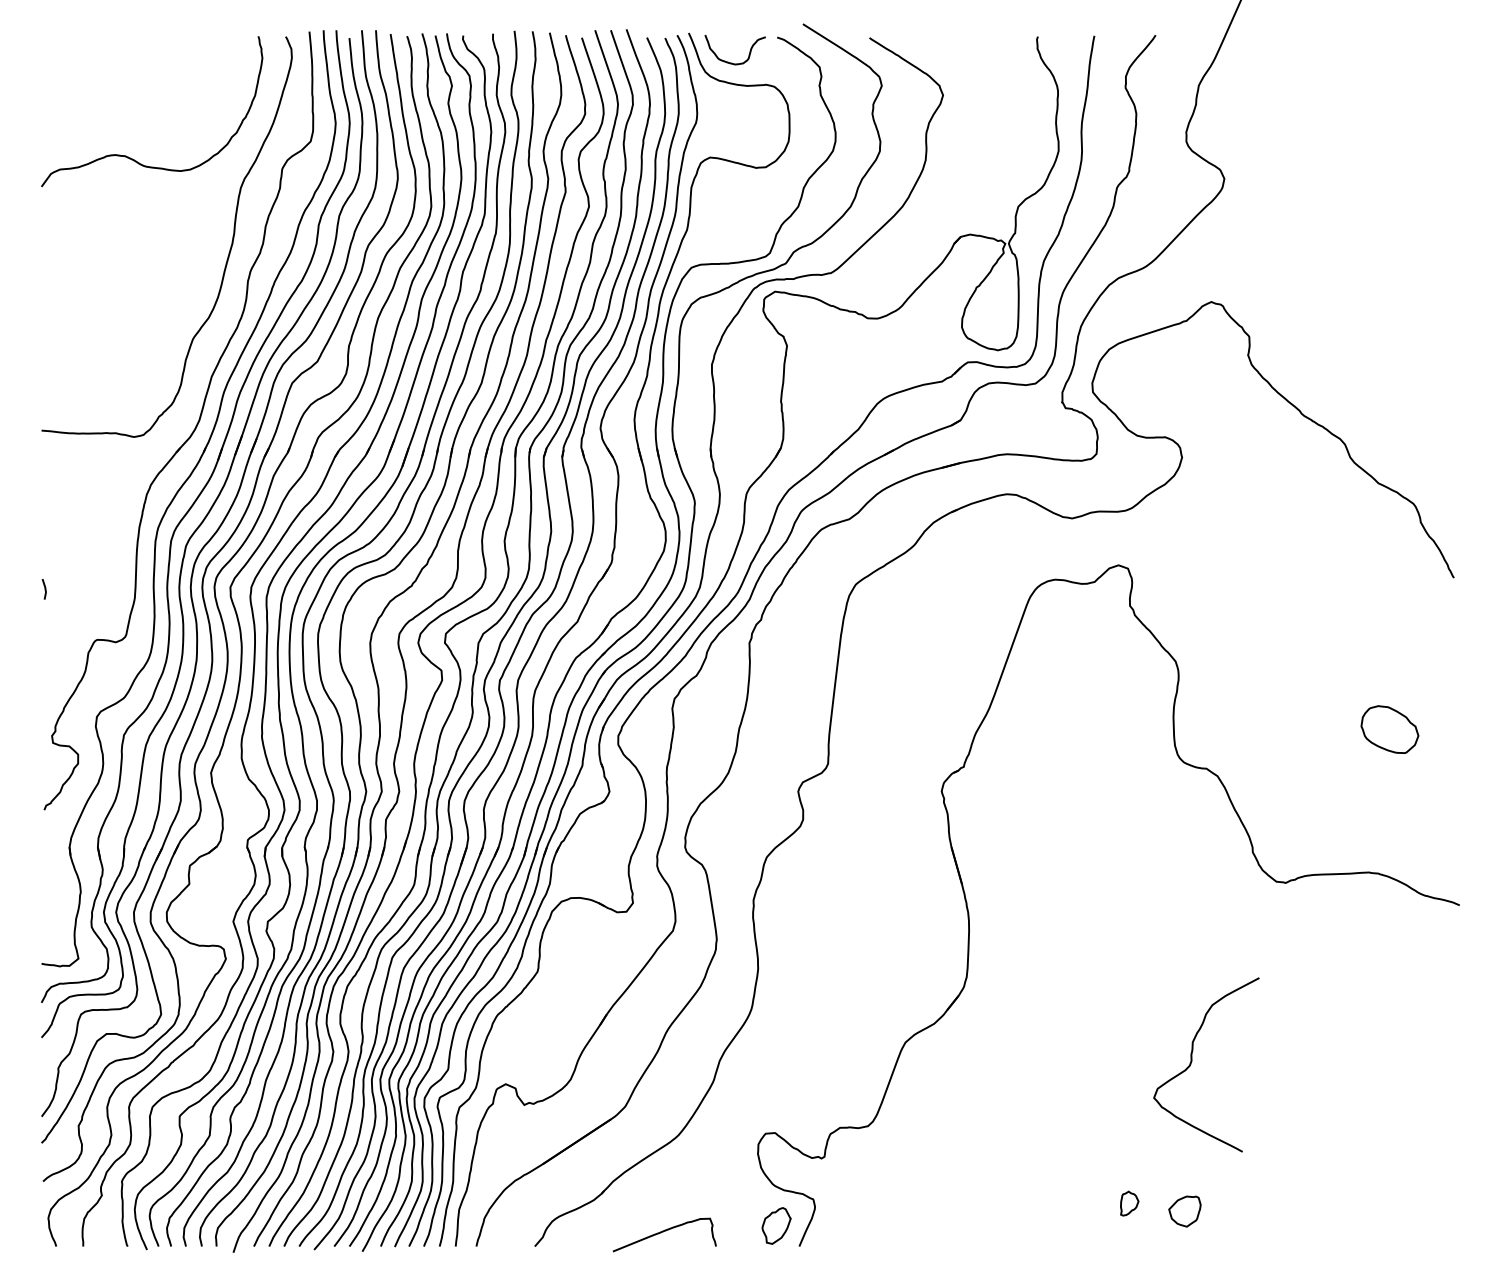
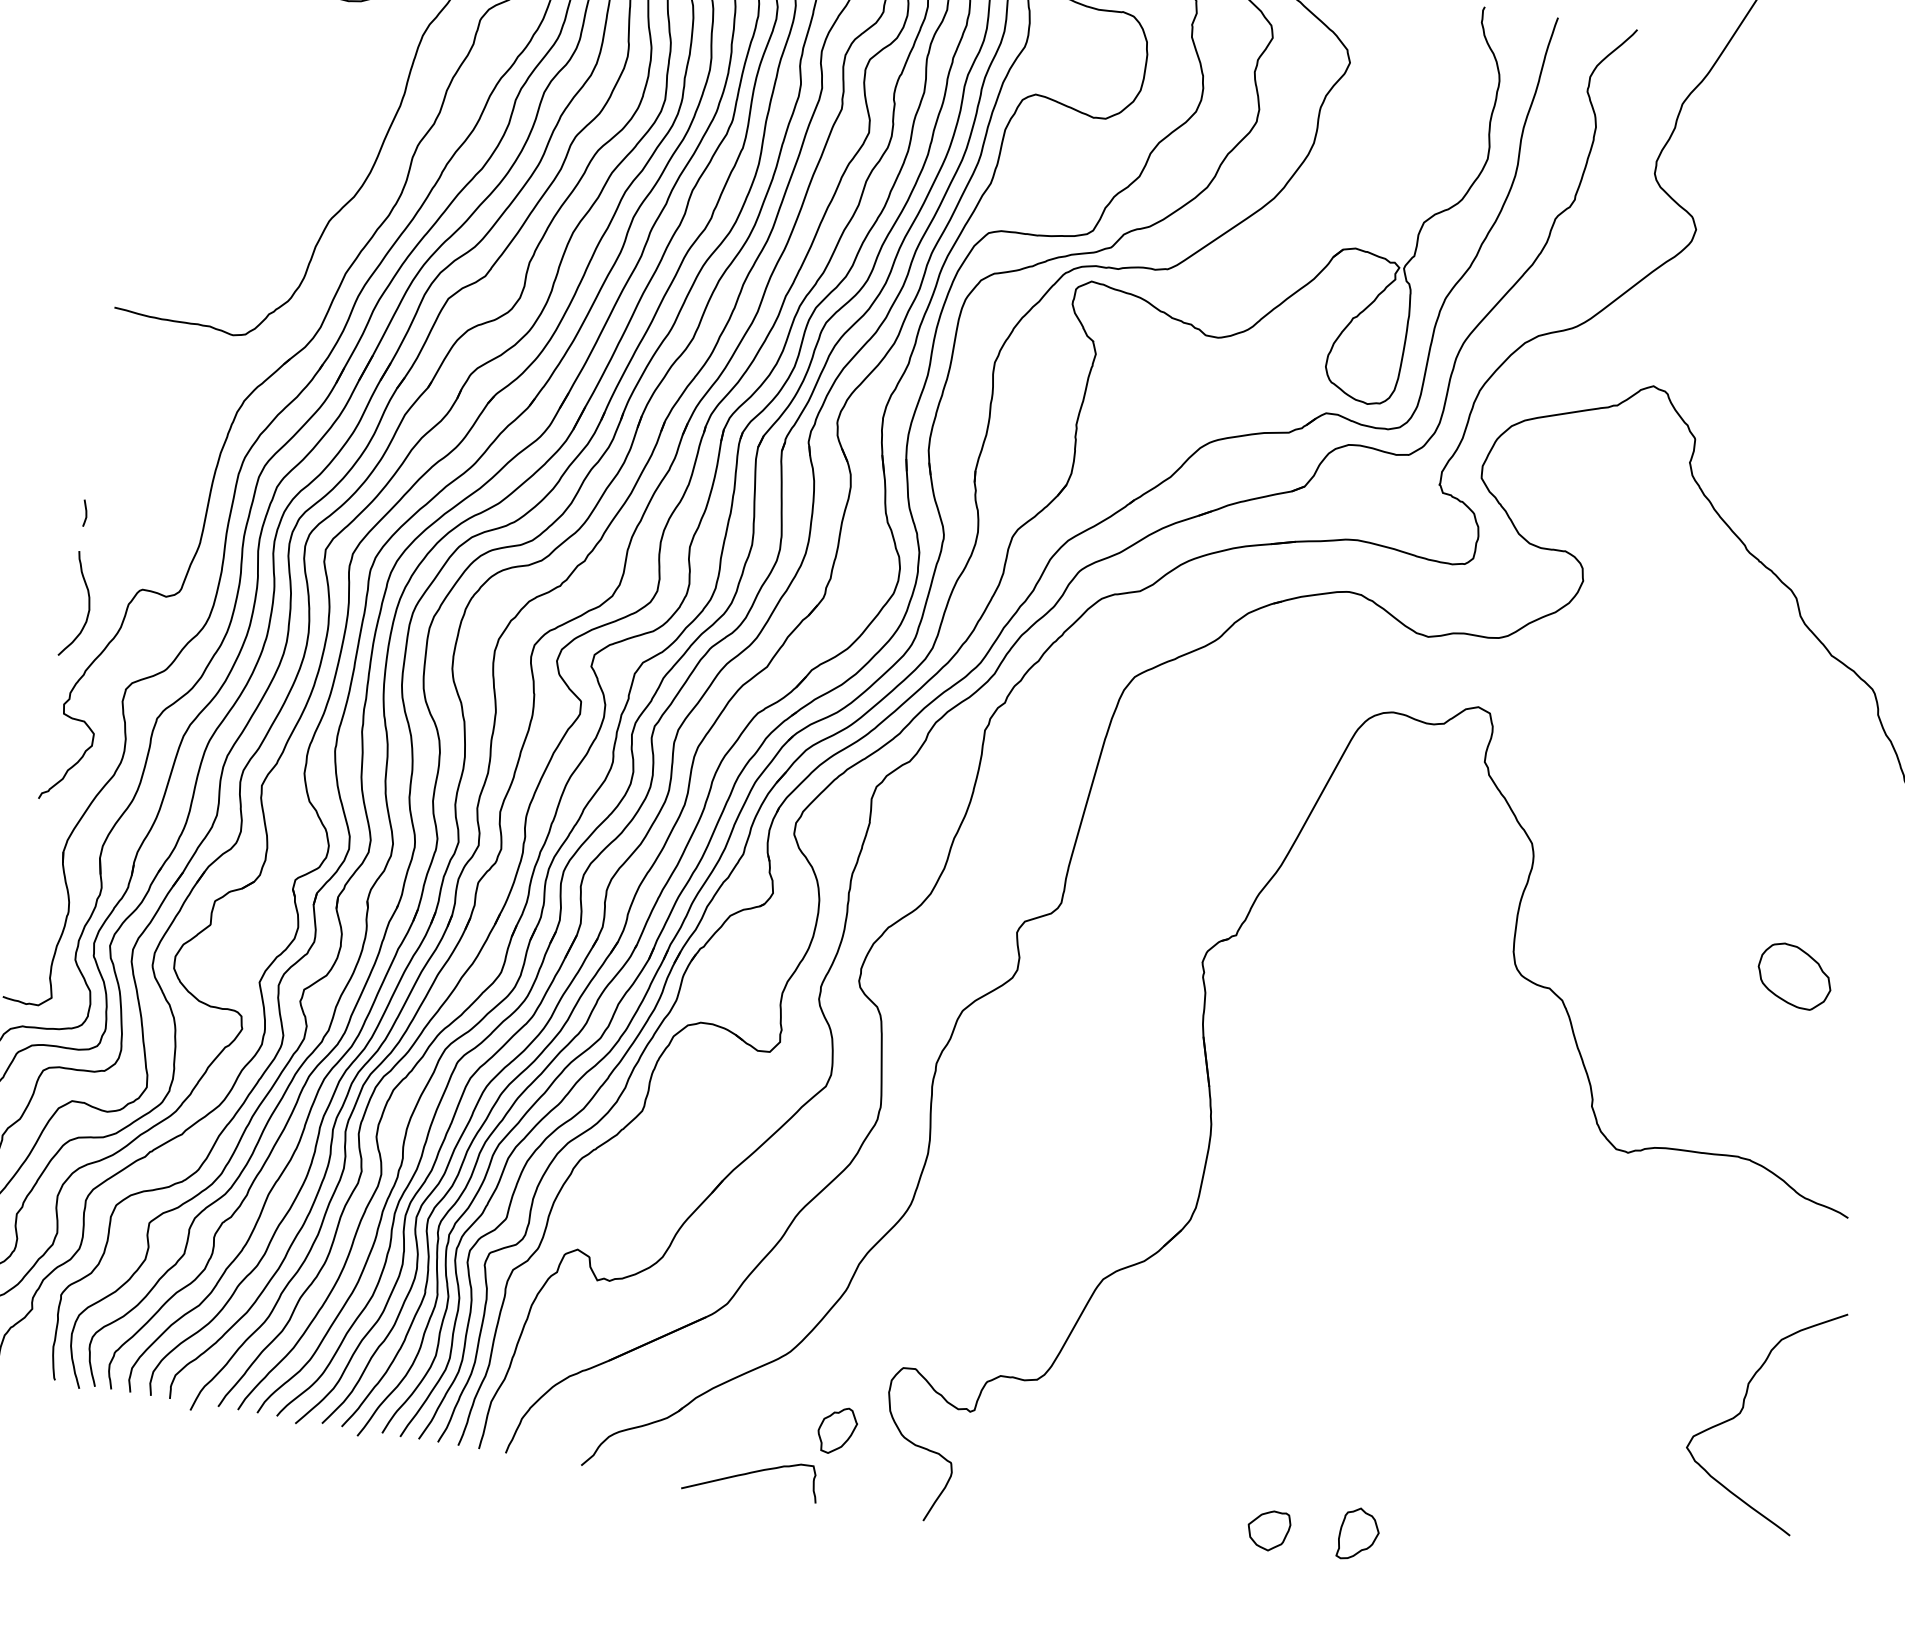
curve: (57, 656) -> (87, 602), added
curve: (1192, 1061) -> (1744, 1408), moved
part: (1129, 1203) -> (1358, 1534), size x1.67
part: (1184, 1211) -> (1268, 1530), moved
part: (776, 1225) -> (837, 1430), moved

